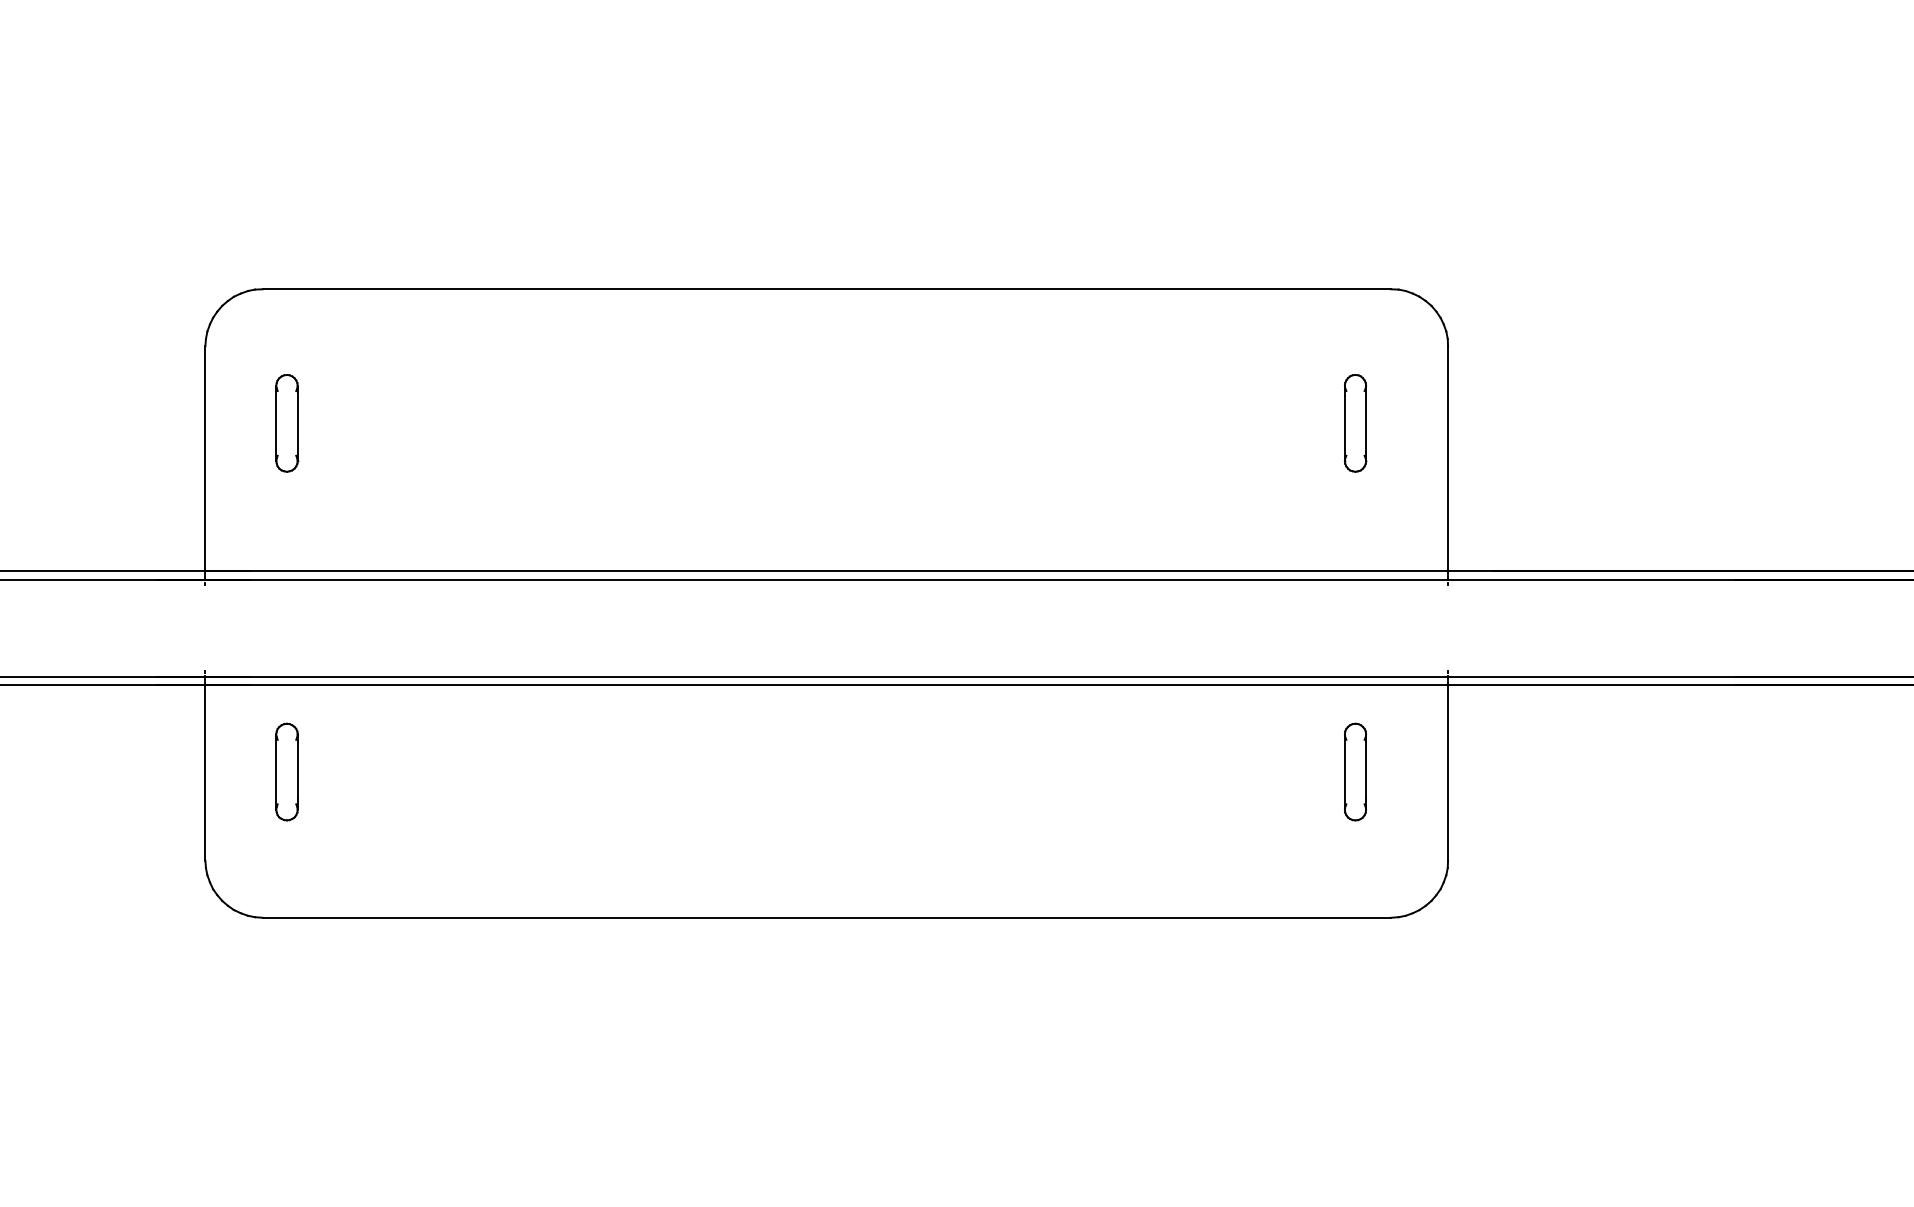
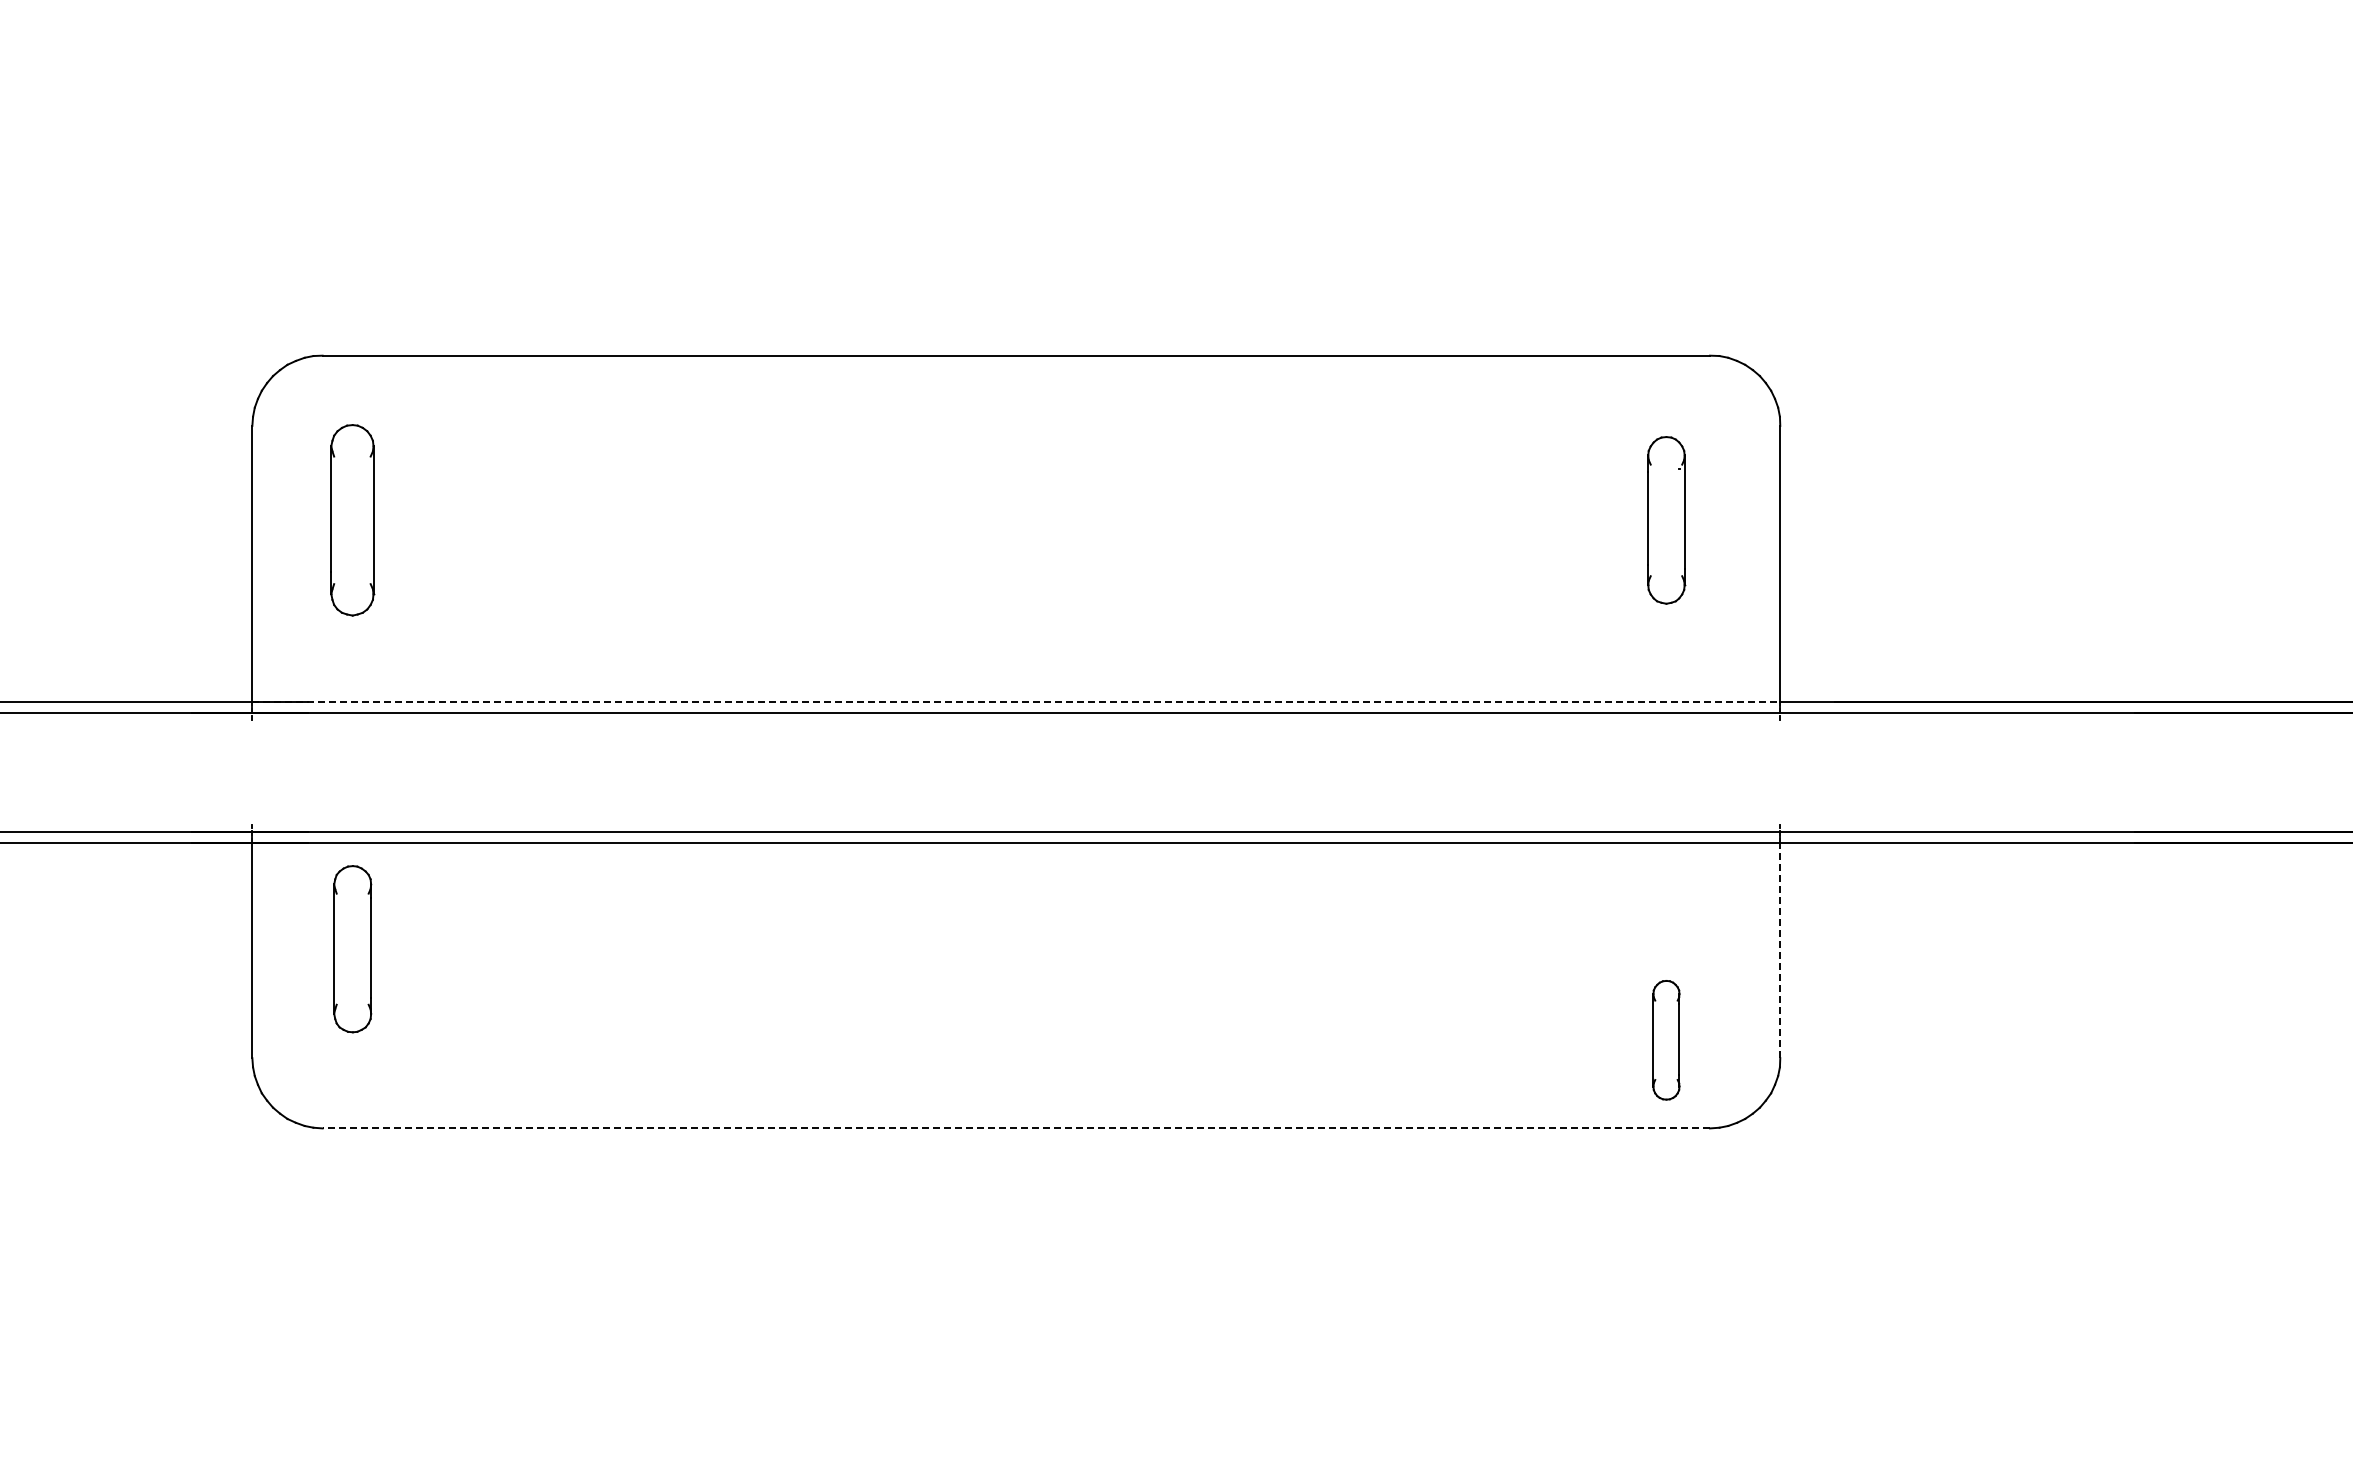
part: (286, 423) -> (352, 520), size x1.6
part: (1355, 423) -> (1666, 520), size x1.4
line: (826, 571) -> (1016, 702), solid -> dashed
part: (286, 772) -> (352, 949), size x1.4
part: (1355, 772) -> (1666, 1040), moved
line: (1448, 773) -> (1780, 950), solid -> dashed
line: (826, 917) -> (1016, 1128), solid -> dashed

